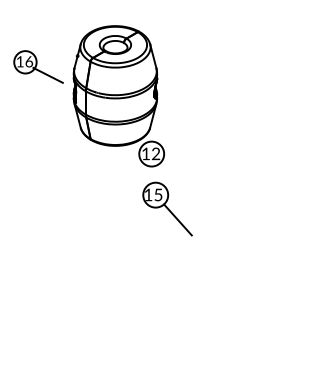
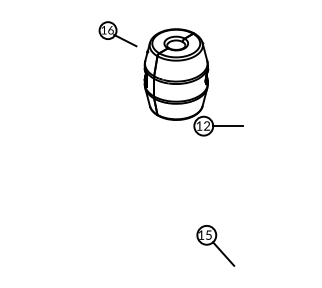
part: (37, 67) -> (117, 34), moved
line: (184, 154) -> (228, 126), added
part: (167, 208) -> (215, 245), moved

